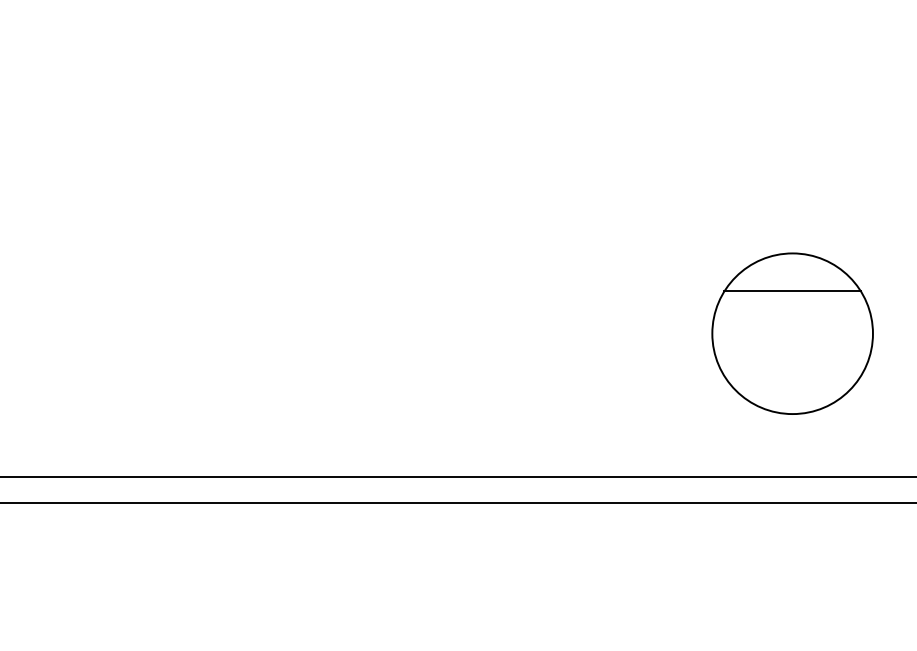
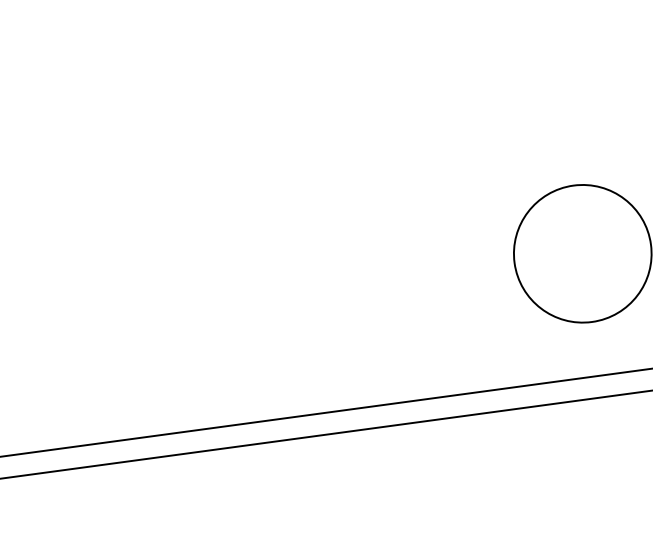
line: (792, 291) -> (577, 217), removed

